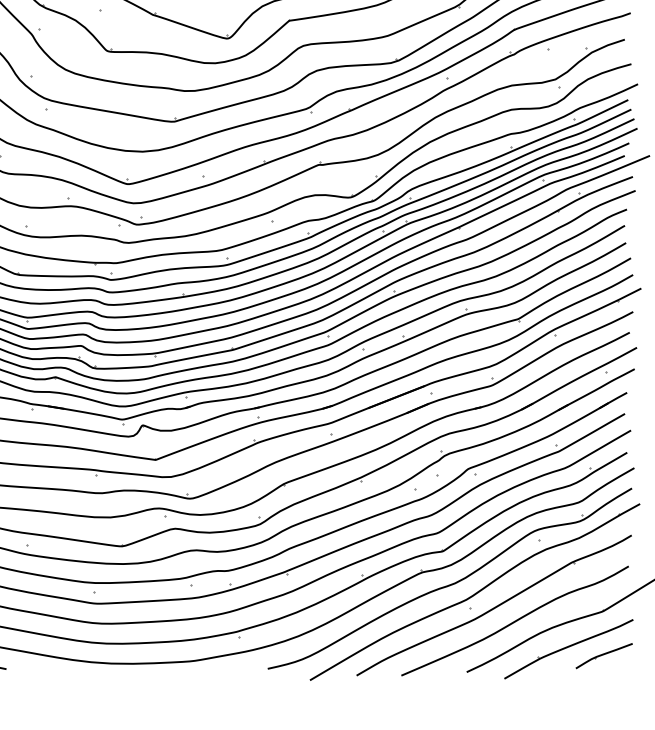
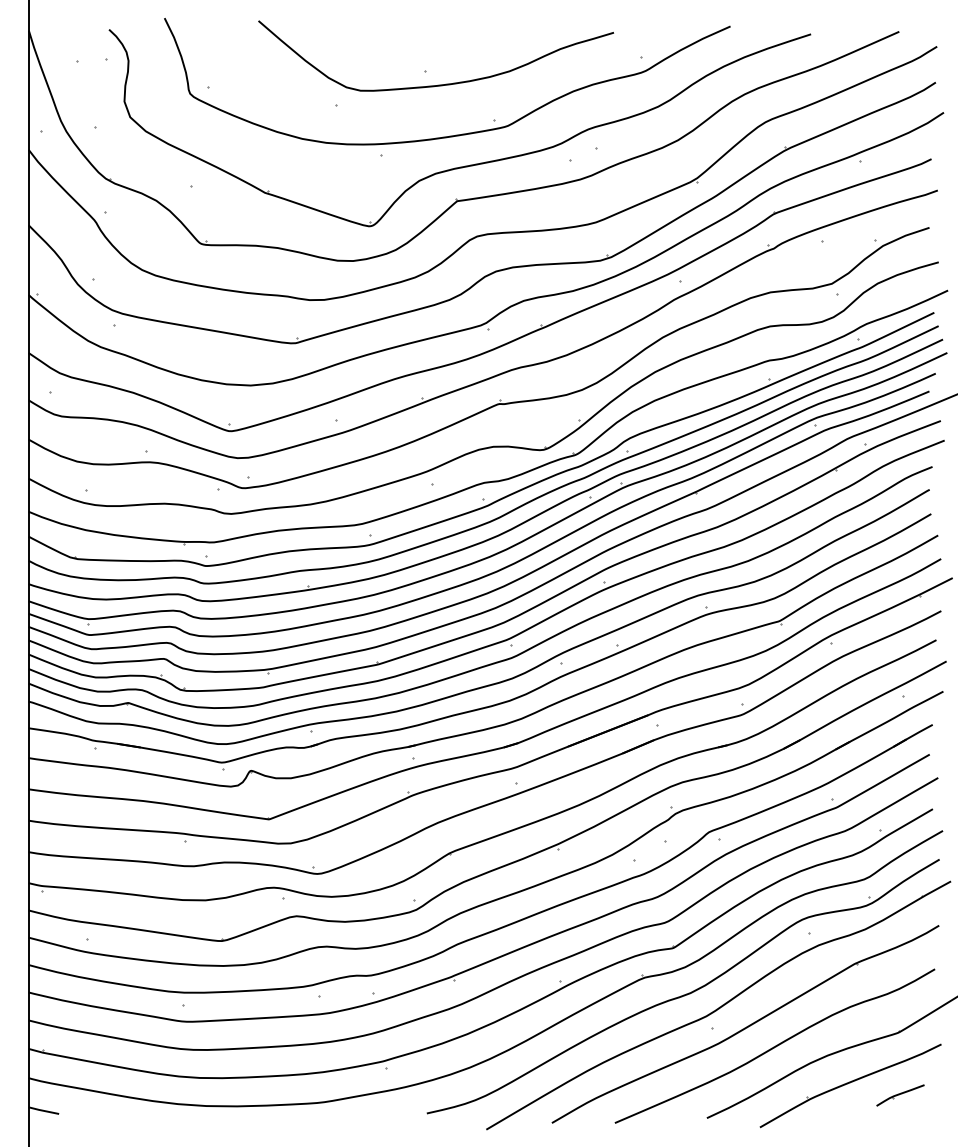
part: (604, 656) -> (900, 1095), size x0.6

